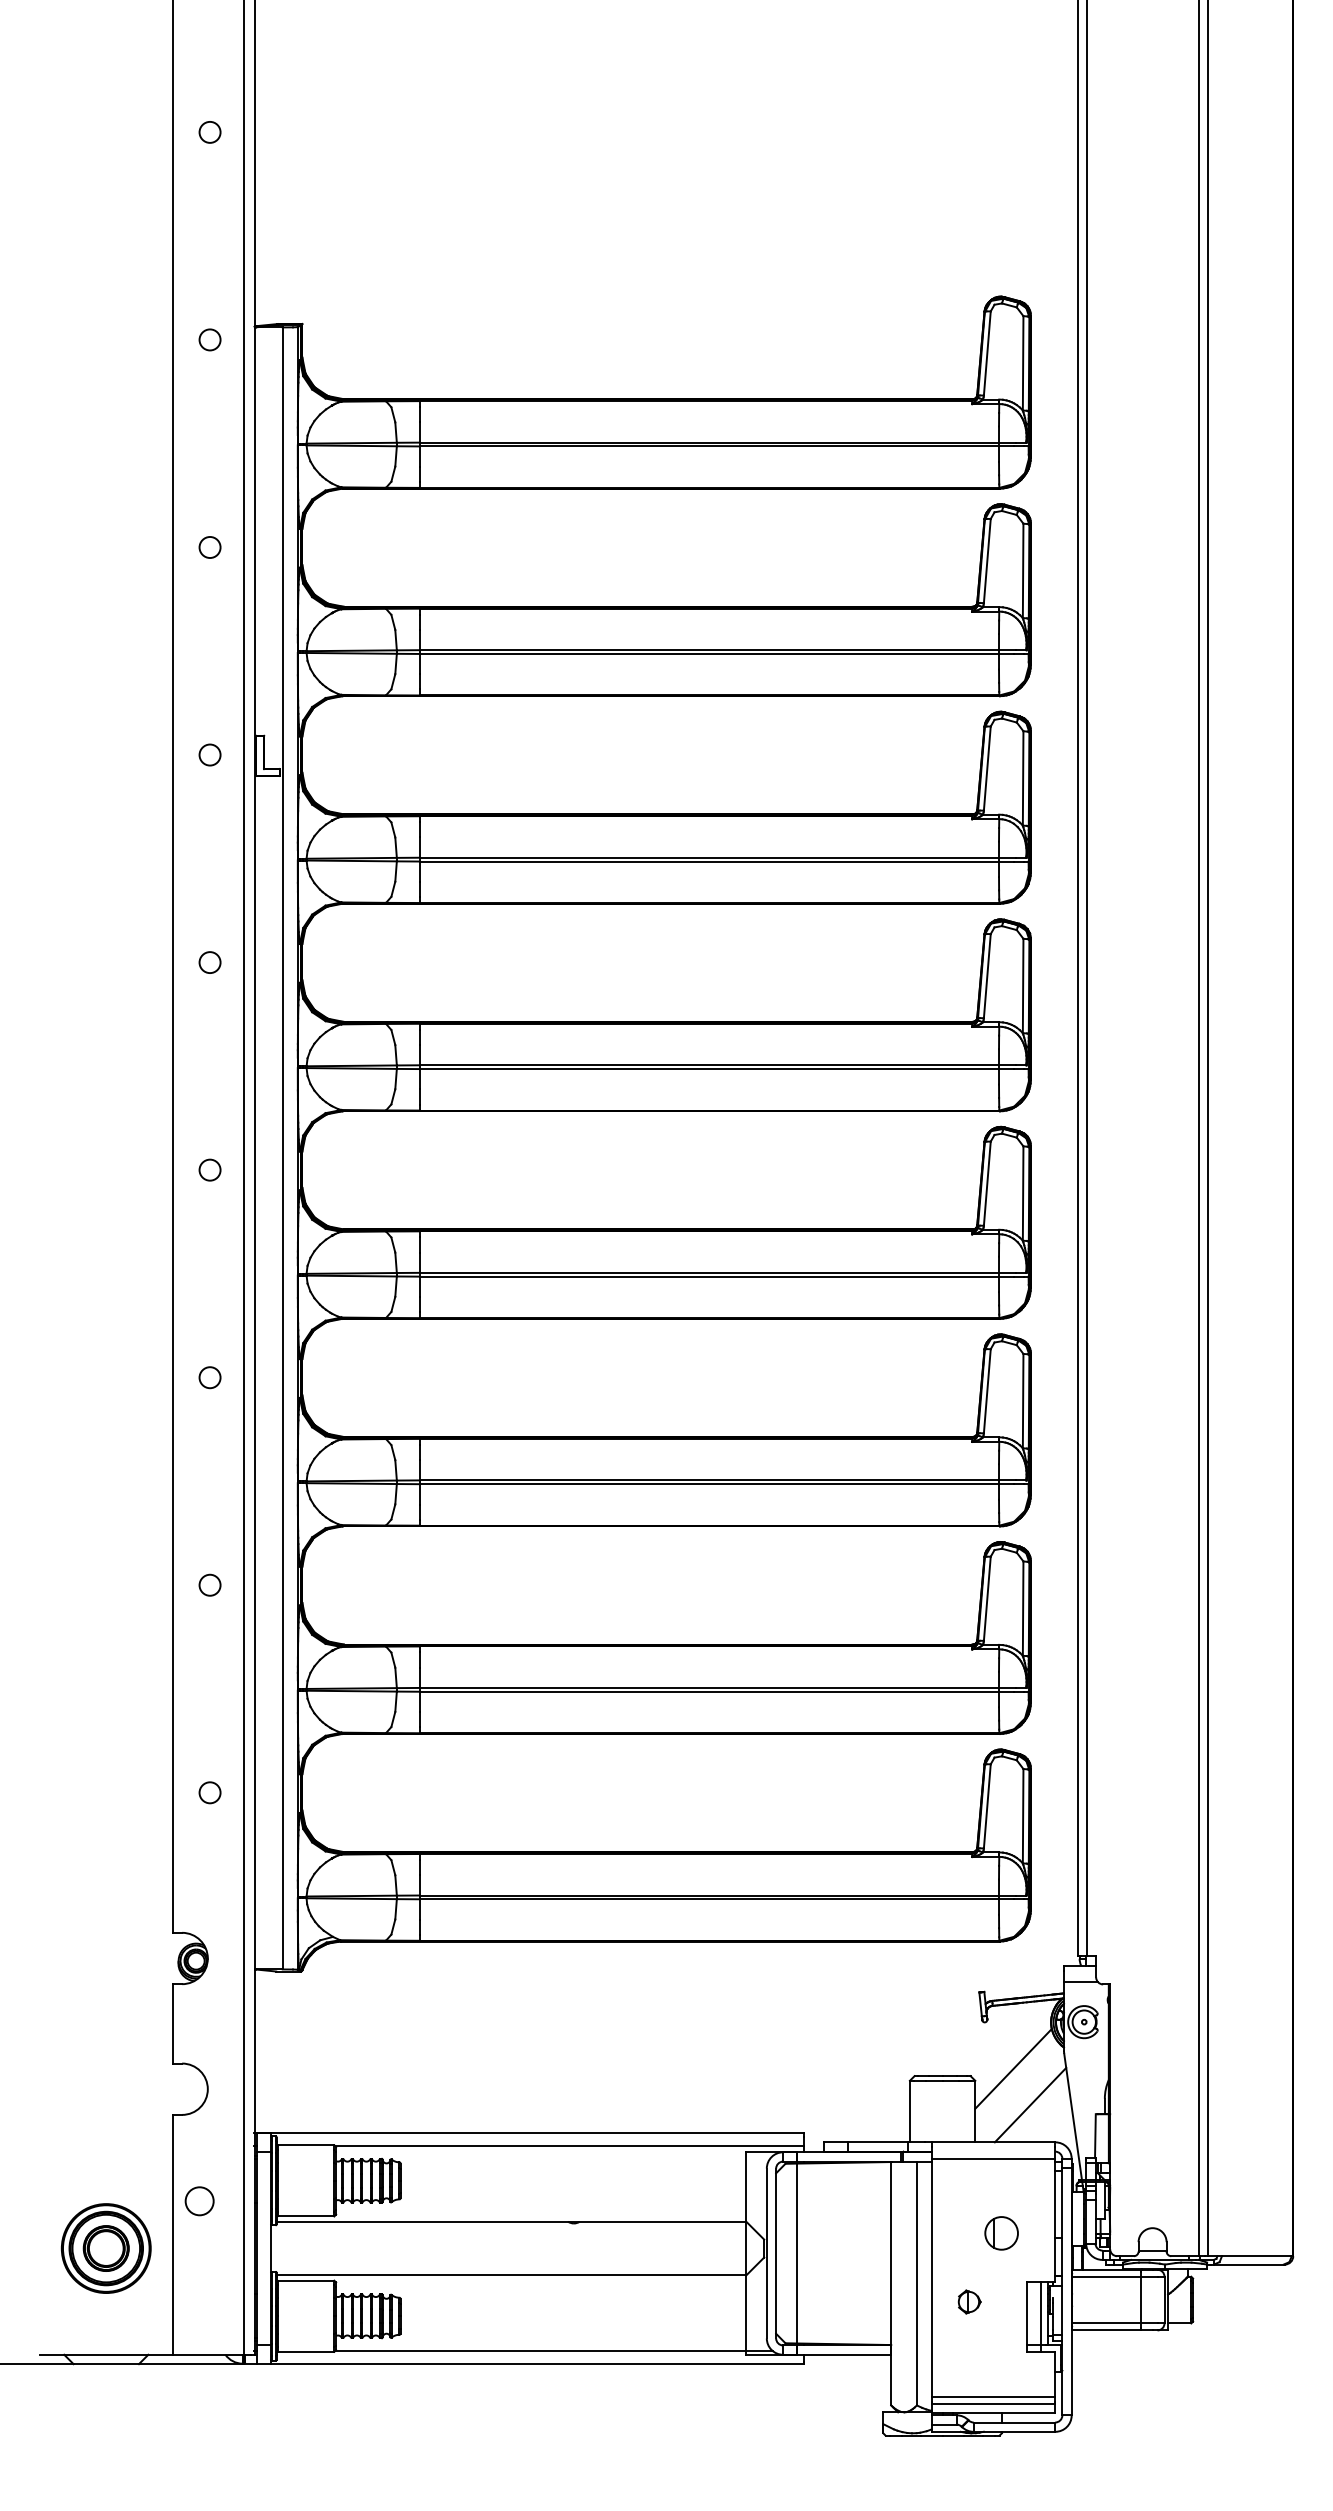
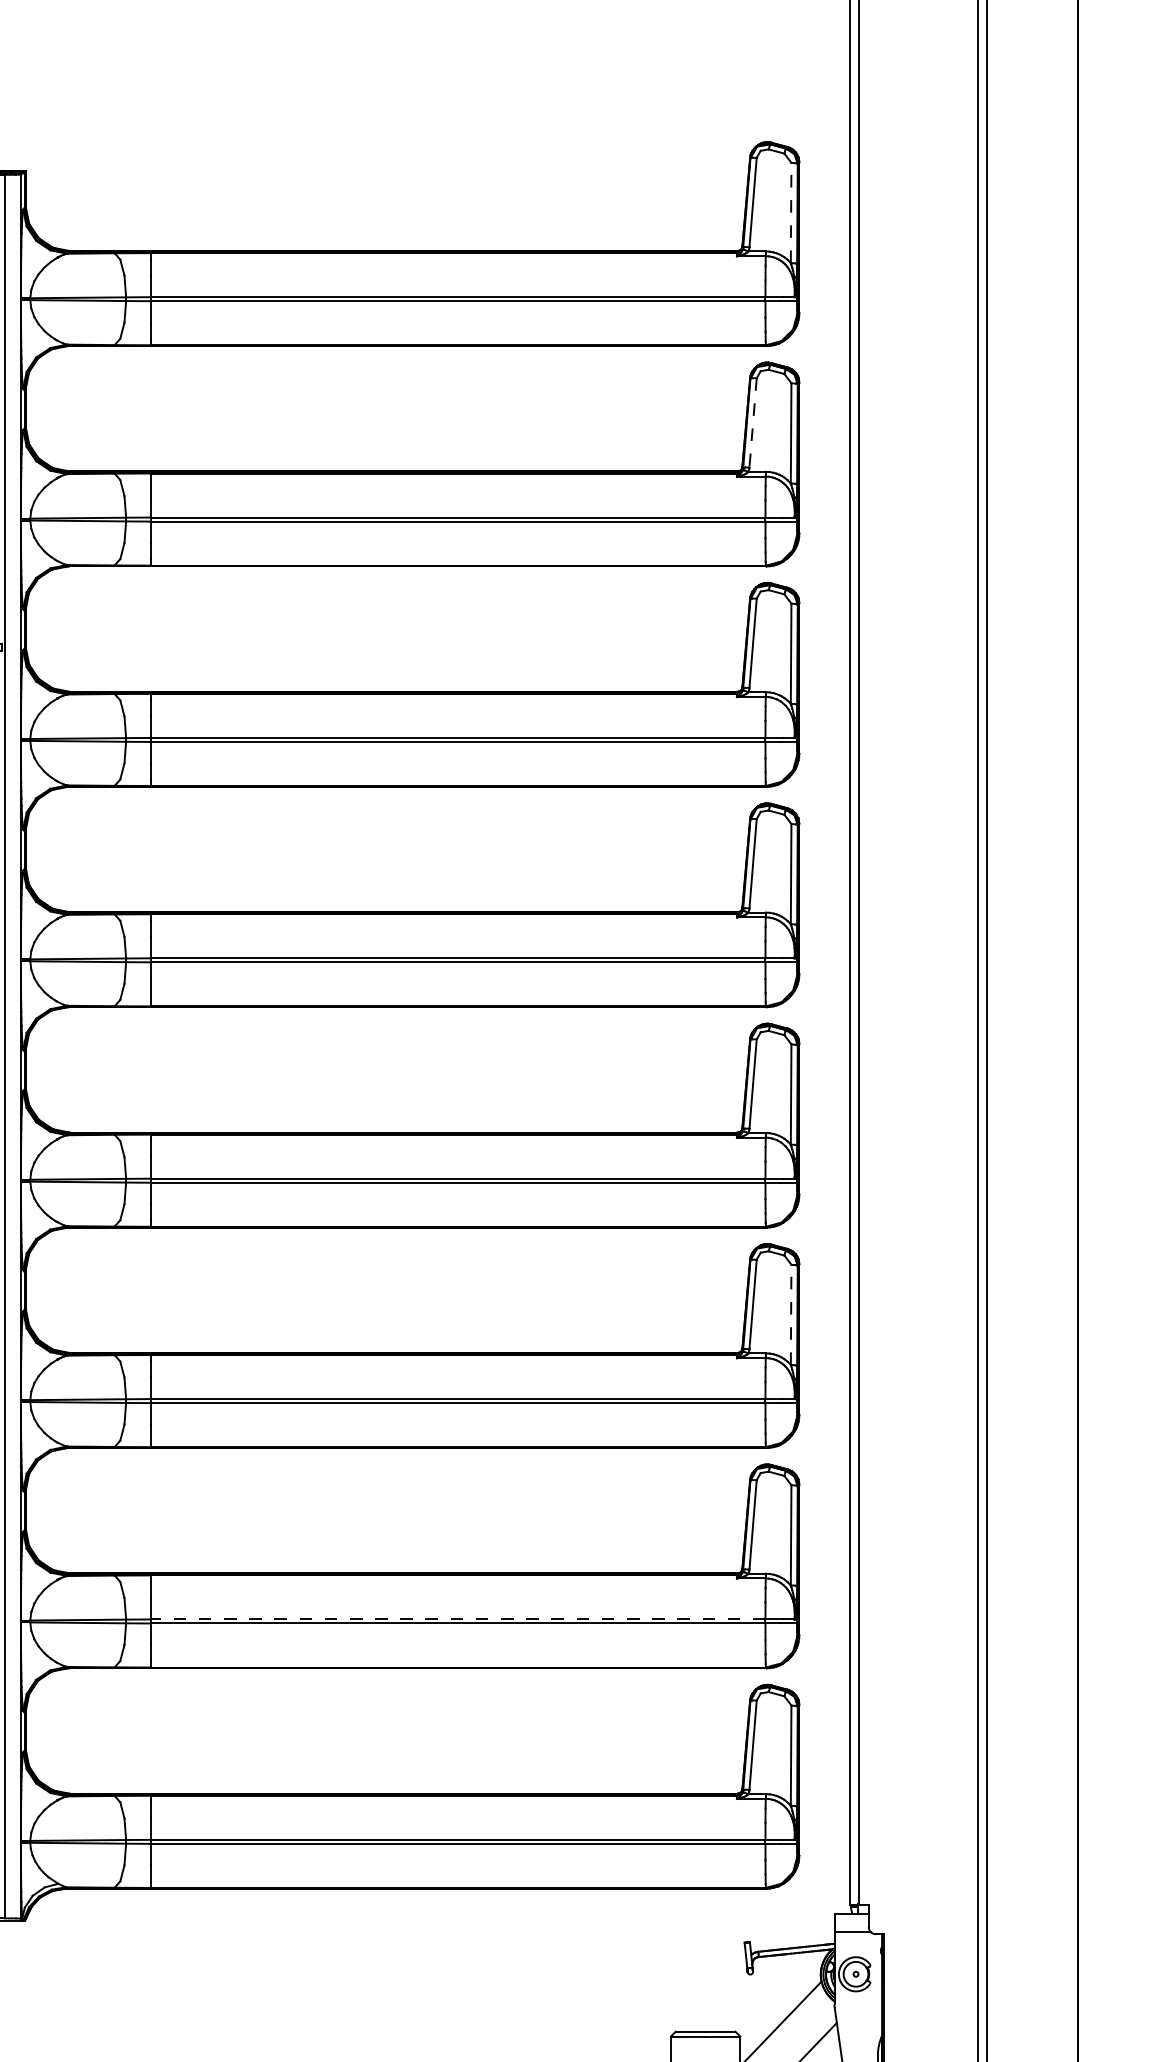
line: (1023, 362) -> (791, 212), solid -> dashed
line: (987, 561) -> (753, 423), solid -> dashed
line: (1023, 1400) -> (791, 1314), solid -> dashed
line: (709, 1687) -> (458, 1618), solid -> dashed

